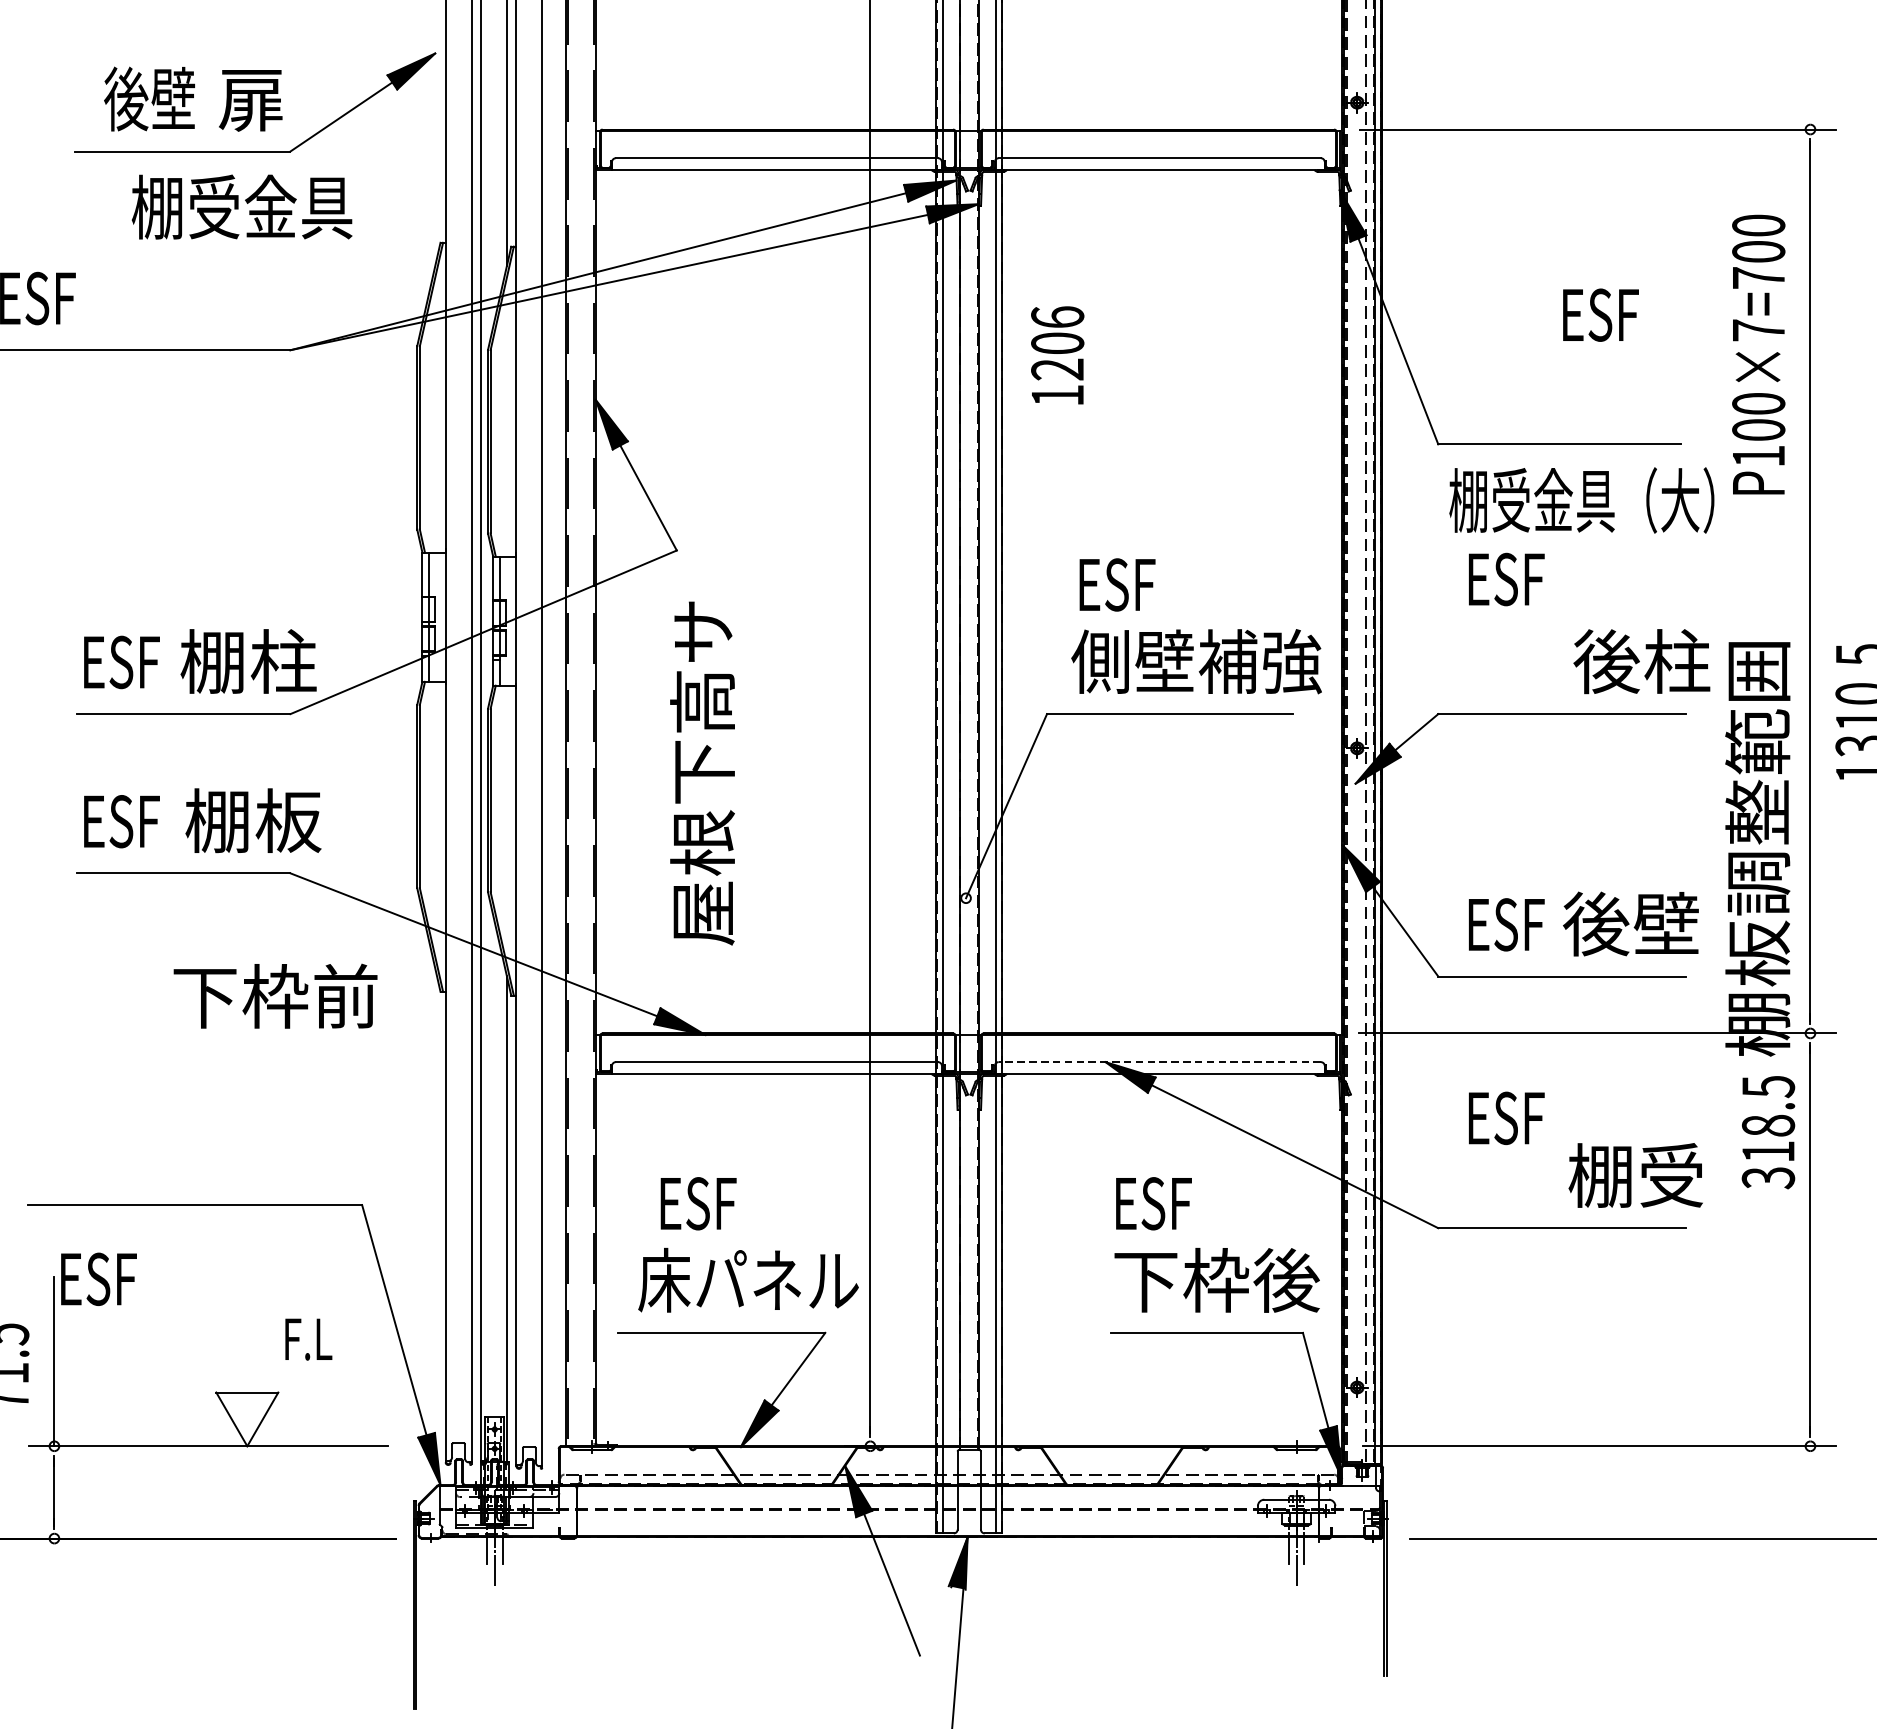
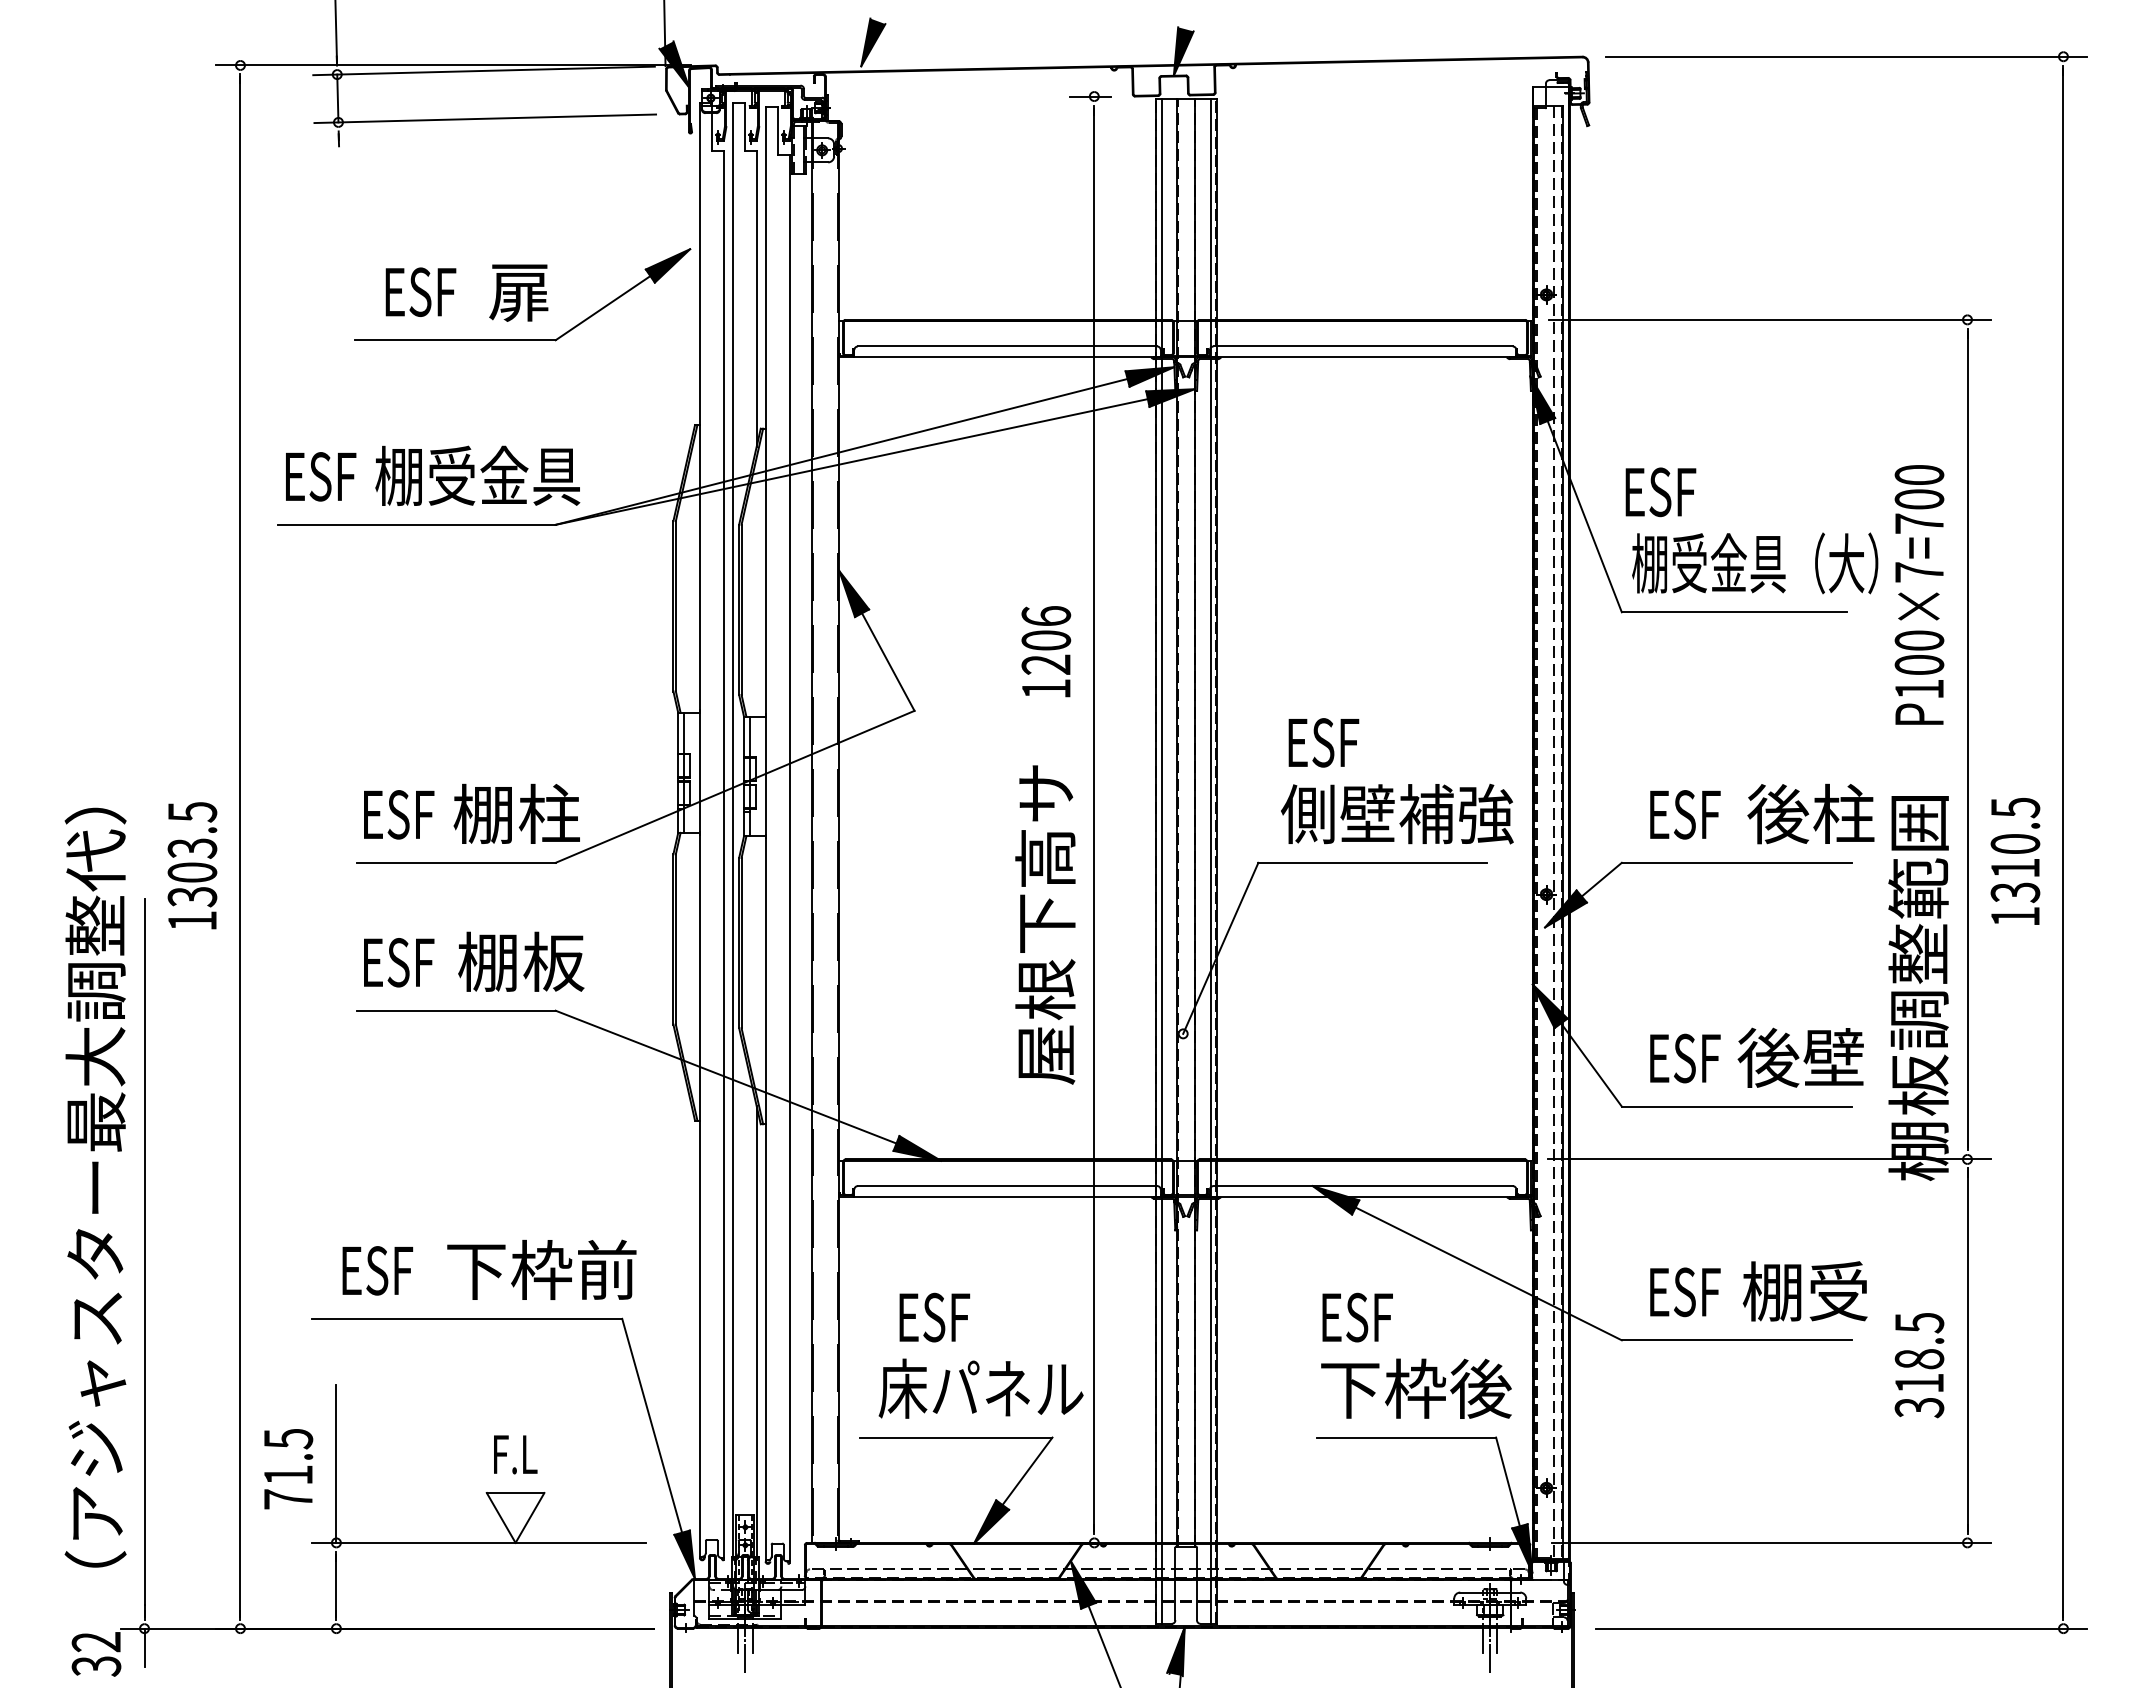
text: (149, 99) -> (424, 291), 後壁 -> ESF
text: (241, 206) -> (477, 475), moved
text: (1600, 315) -> (1660, 492), moved
text: (1758, 354) -> (1919, 594), moved
text: (1057, 355) -> (1046, 651), moved
text: (1582, 500) -> (1755, 563), moved
text: (1506, 579) -> (1685, 814), moved
text: (702, 772) -> (1045, 924), moved
text: (275, 995) -> (541, 1269), moved
line: (1160, 1062) -> (1363, 1186), dashed -> solid
text: (1506, 1118) -> (1685, 1292), moved
text: (1768, 1132) -> (1919, 1365), moved
text: (98, 1278) -> (377, 1270), moved
text: (308, 1339) -> (515, 1454), moved

